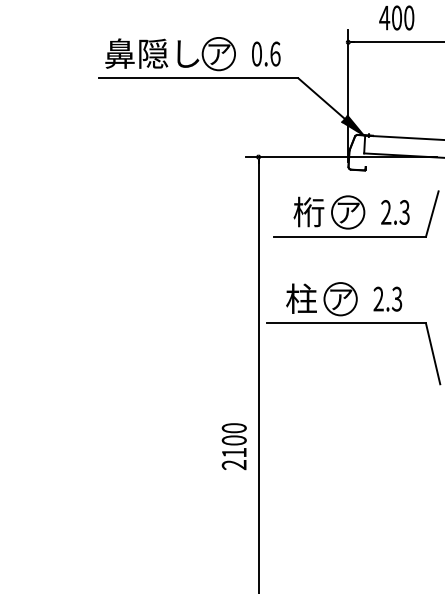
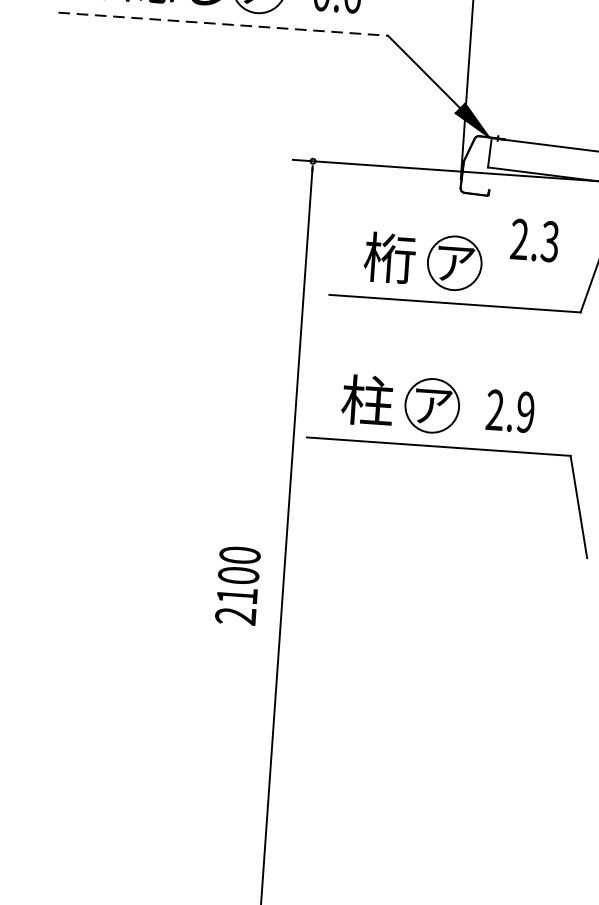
line: (198, 78) -> (222, 24), solid -> dashed
text: (395, 212) -> (534, 240), moved
text: (396, 299) -> (524, 412), 2.3 -> 2.9
text: (233, 446) -> (236, 585), moved

